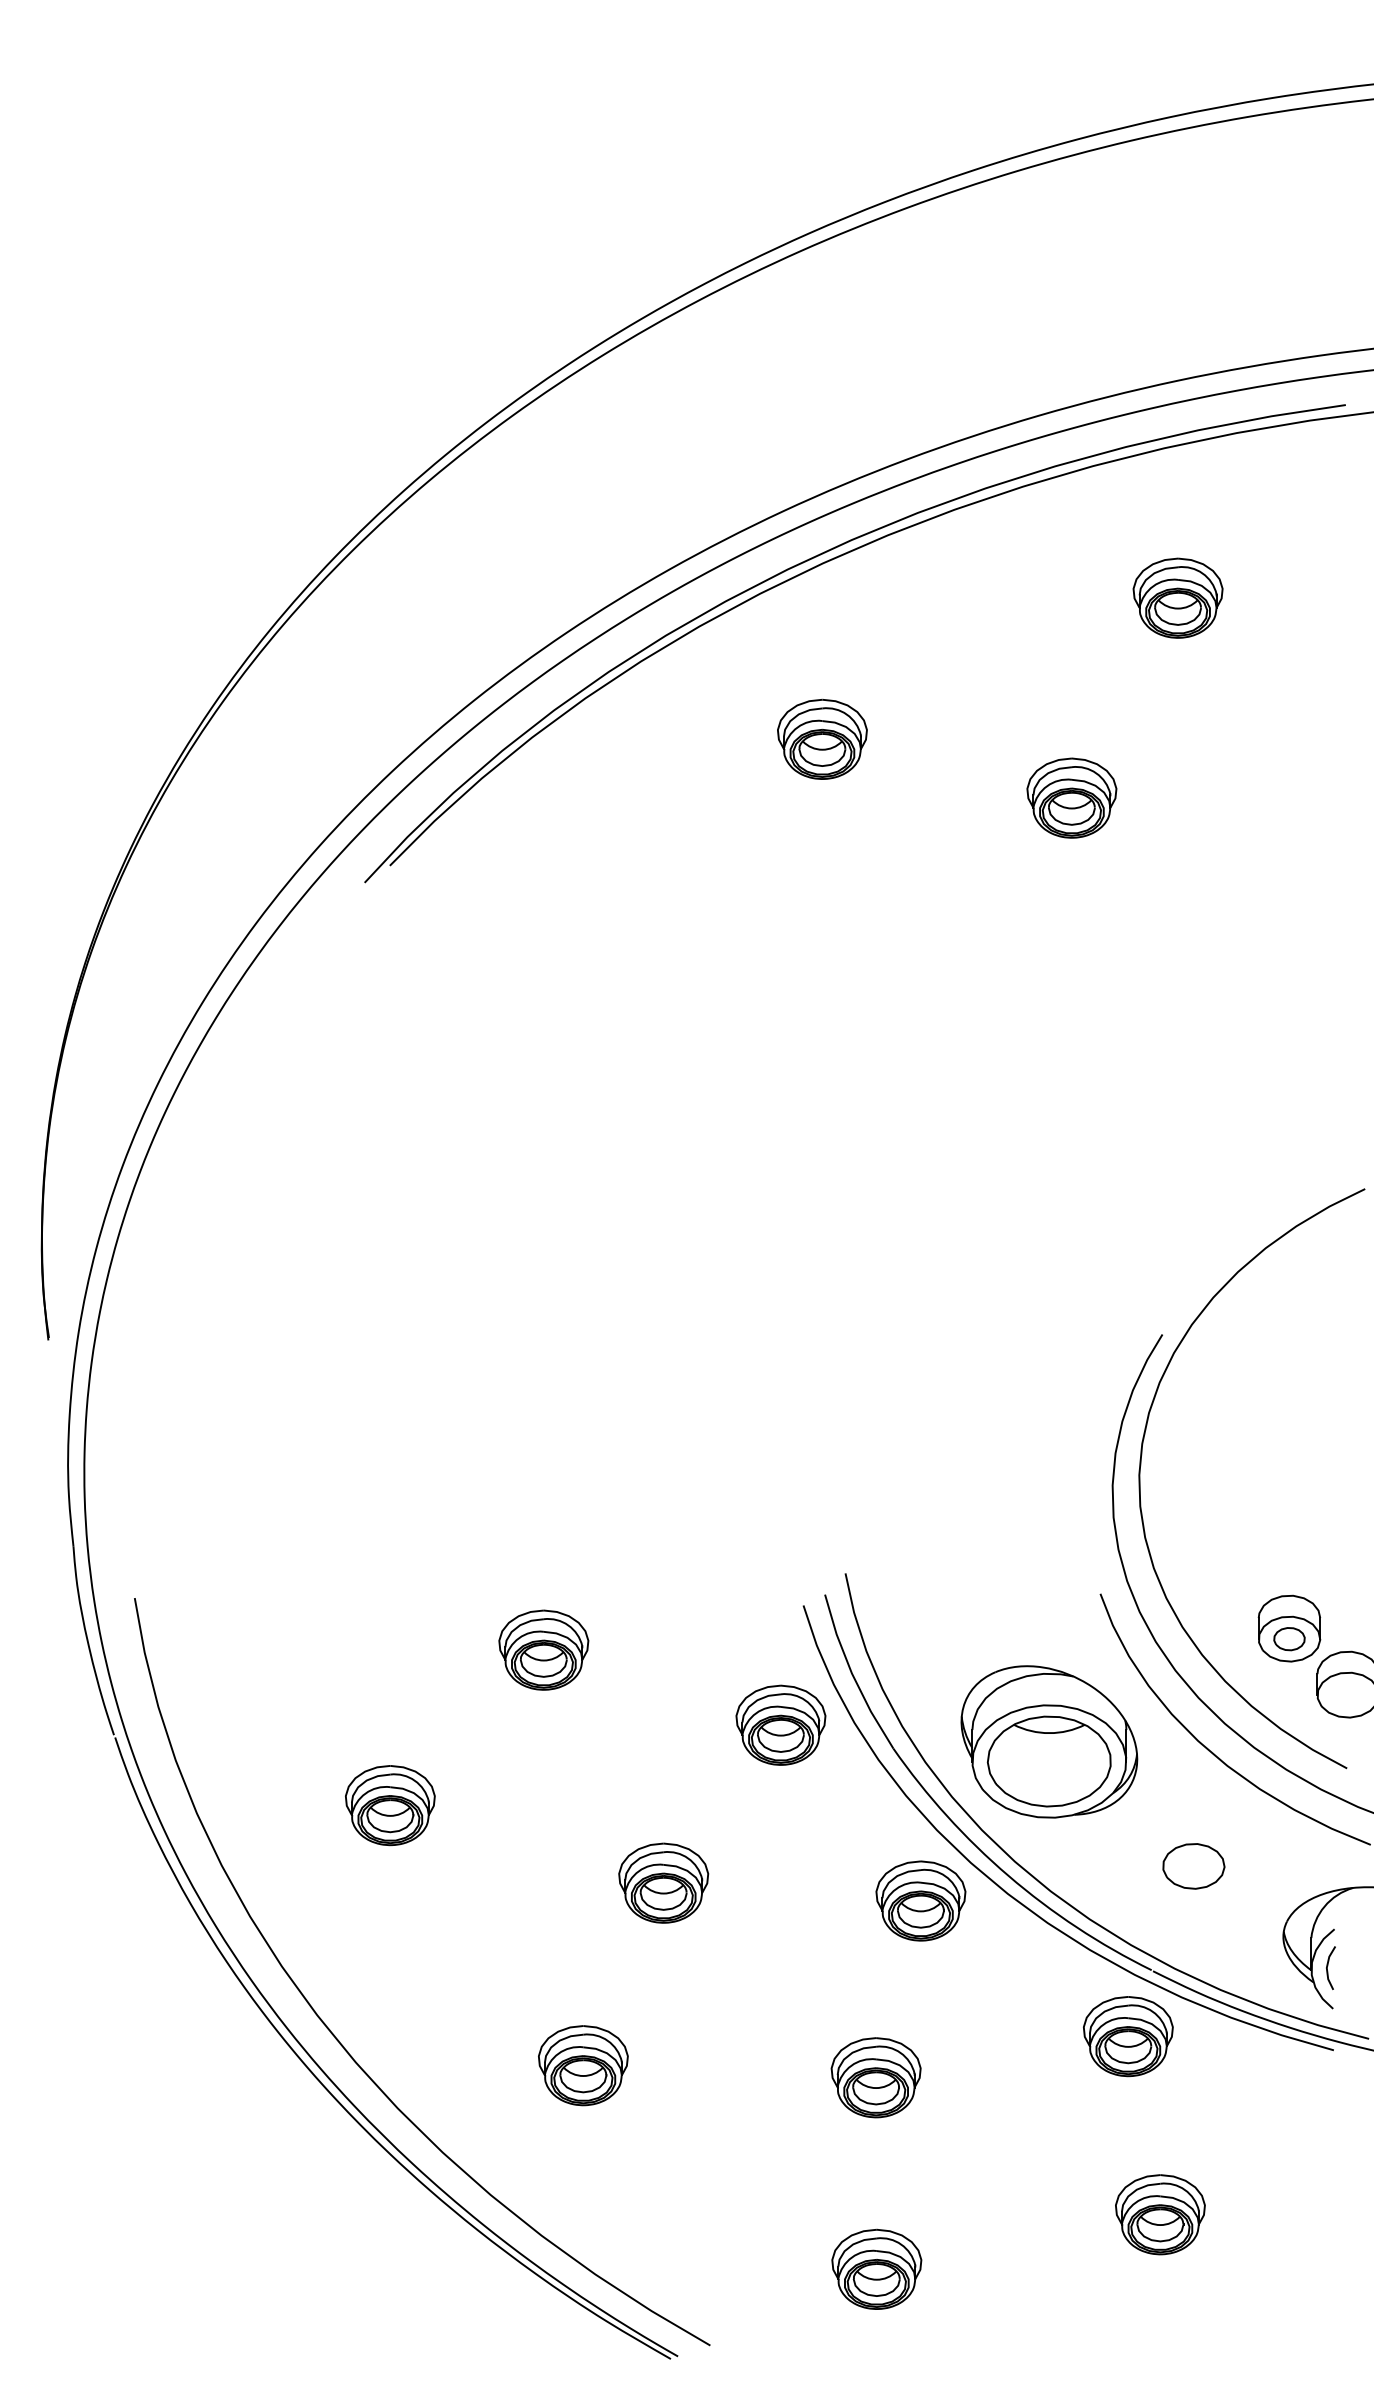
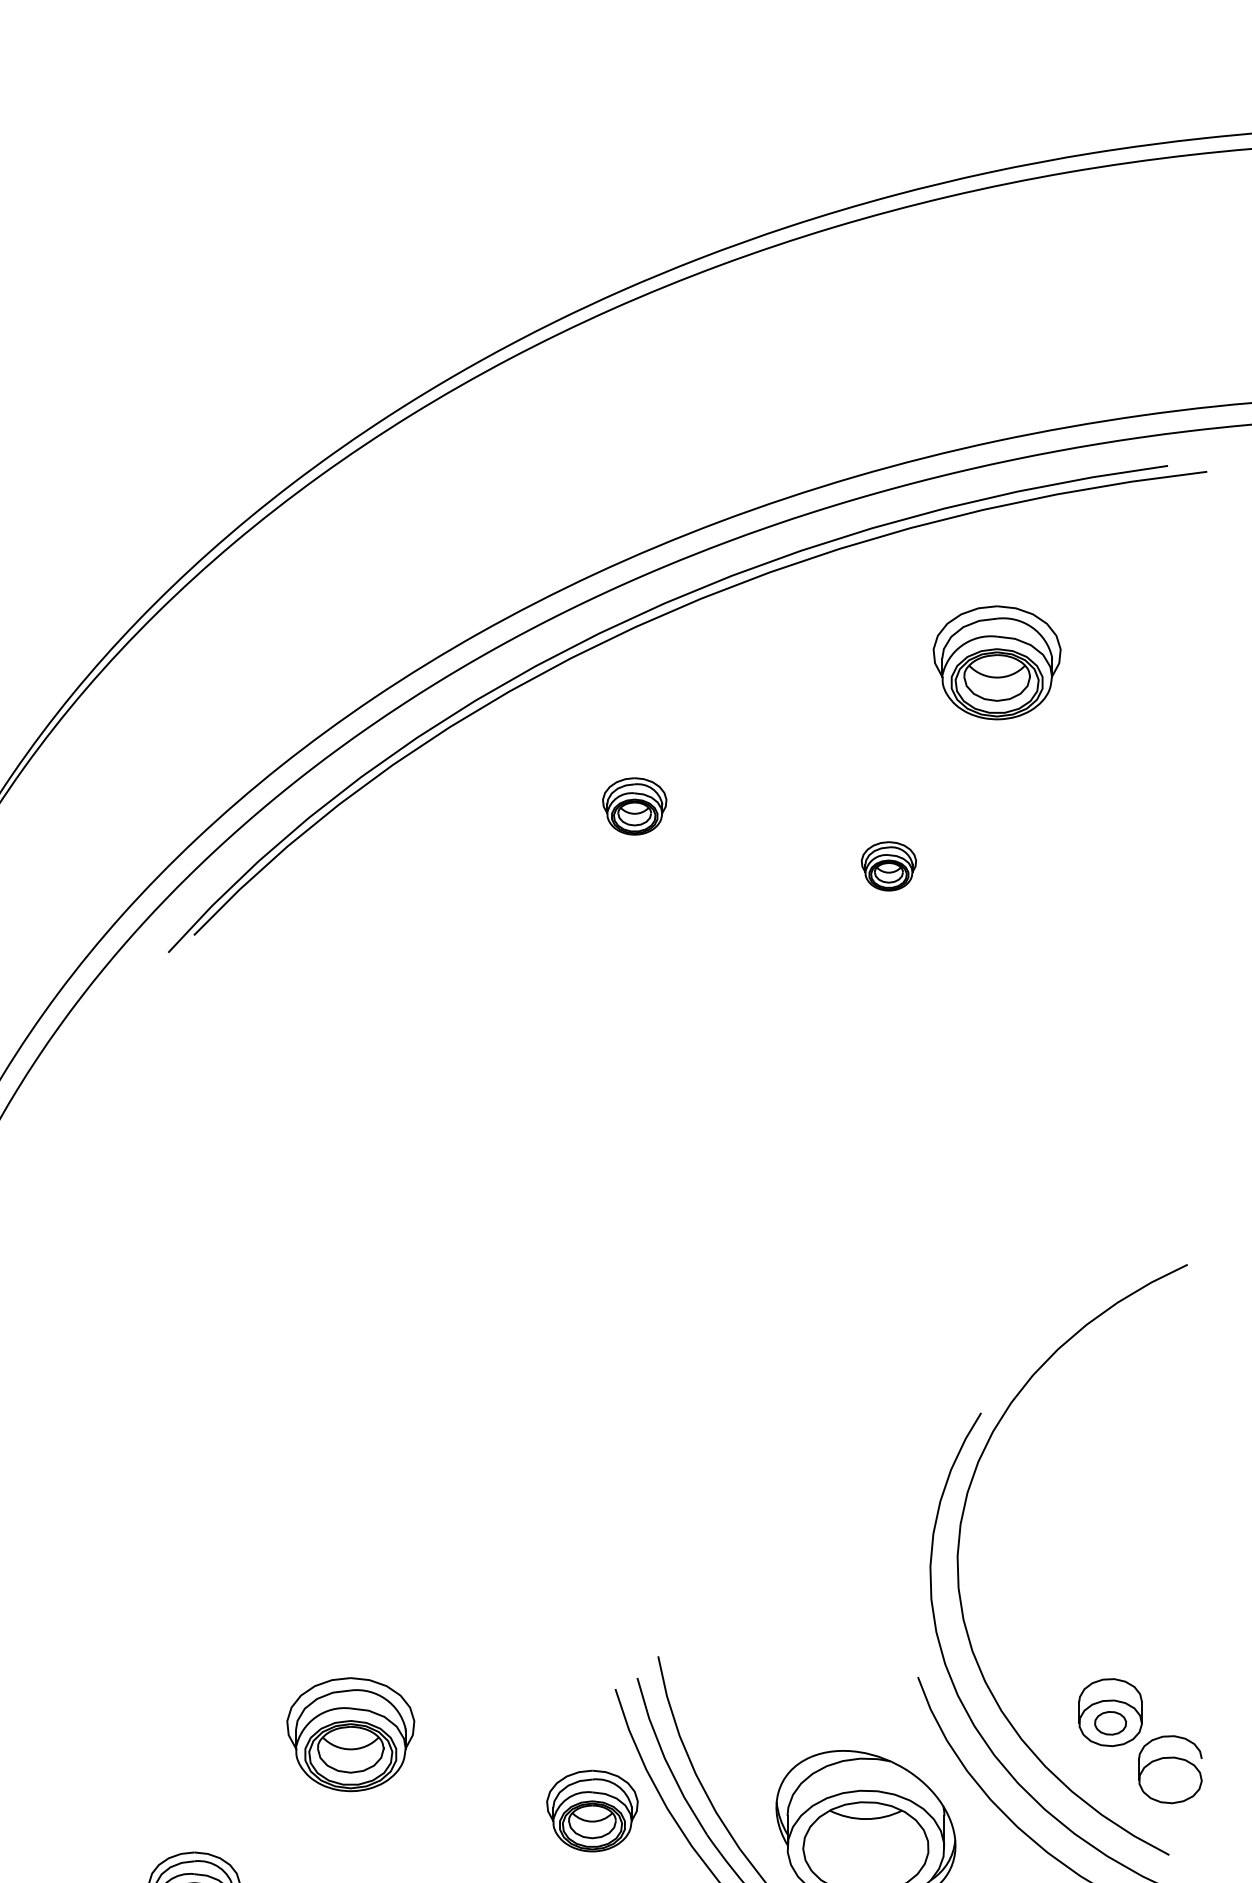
part: (1177, 597) -> (996, 661), size x1.4
part: (822, 738) -> (634, 805), size x0.7
part: (1071, 797) -> (888, 865), size x0.6
part: (543, 1649) -> (350, 1733), size x1.4

